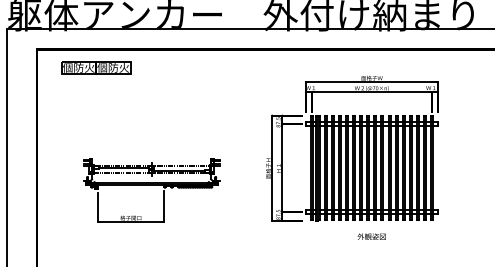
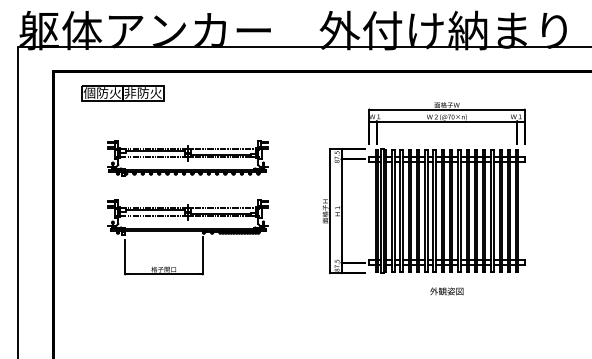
text: (102, 67) -> (130, 92), 個防火 -> 非防火
part: (151, 123) -> (187, 158), added

